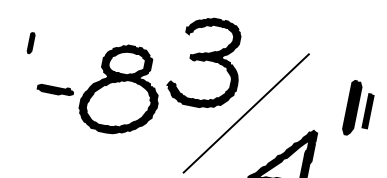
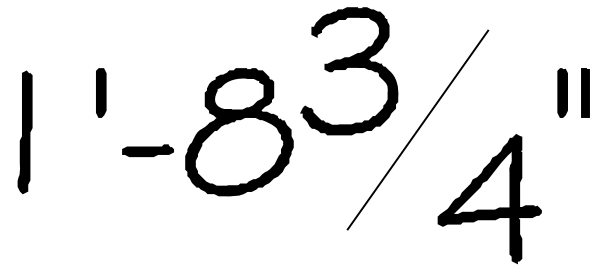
part: (31, 42) -> (101, 92), size x1.67
part: (352, 107) -> (562, 92), size x0.62

